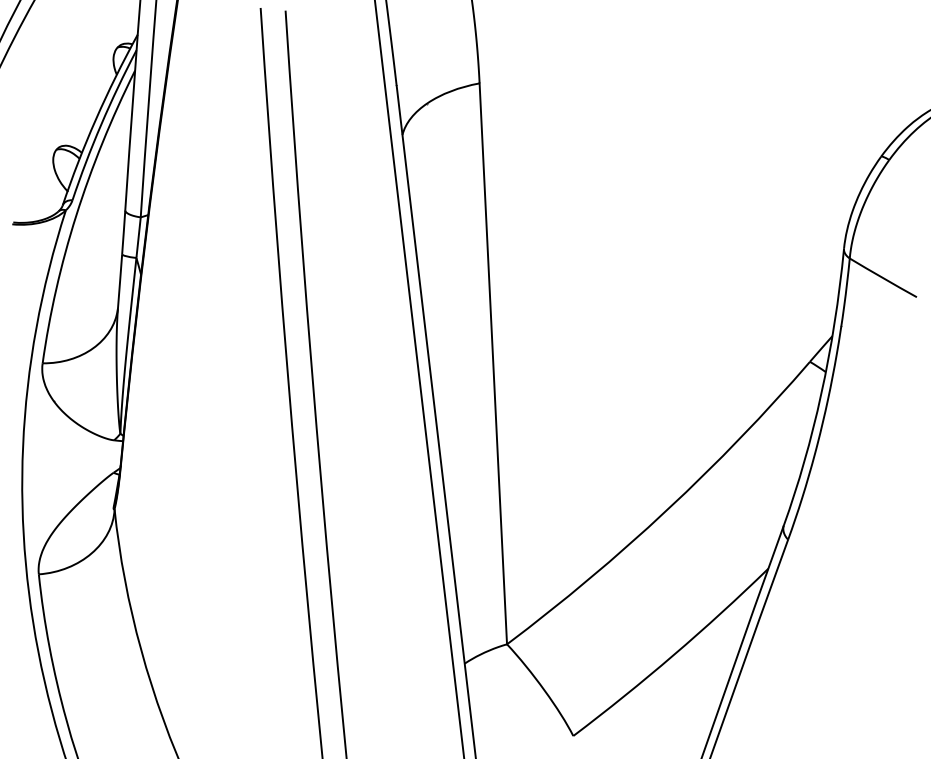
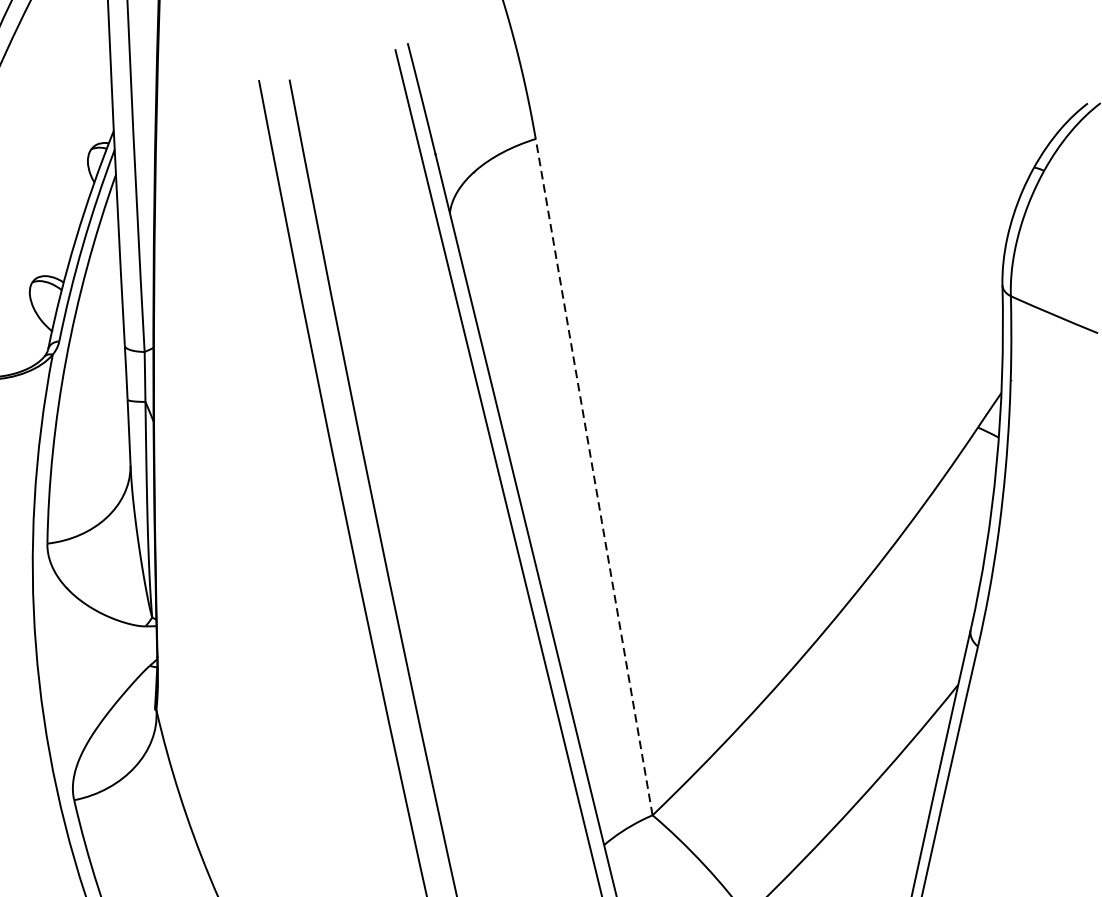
line: (493, 363) -> (594, 476), solid -> dashed

